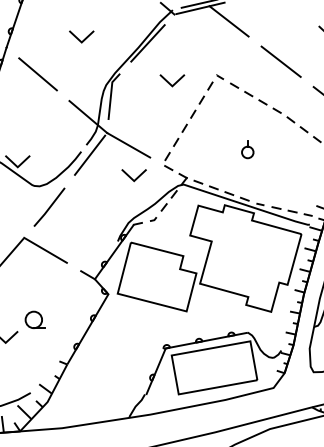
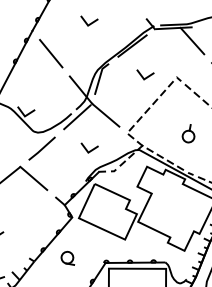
line: (78, 38) -> (86, 22), moved
part: (247, 149) -> (188, 133), size x1.43
line: (131, 177) -> (86, 149), moved
part: (34, 319) -> (67, 257), moved

